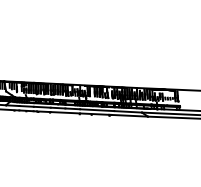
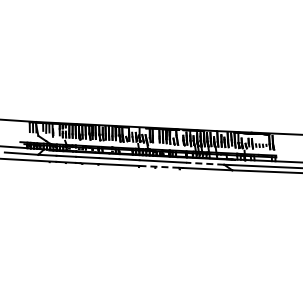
line: (127, 111) -> (204, 163), solid -> dashed
line: (94, 113) -> (159, 166), solid -> dashed

